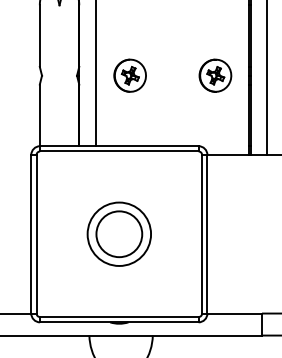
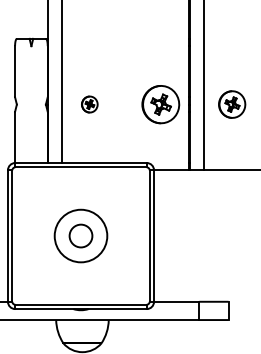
part: (129, 75) -> (89, 104), size x0.6
part: (215, 75) -> (160, 104), size x1.4
circle: (119, 234) -> (81, 236), size x0.6

